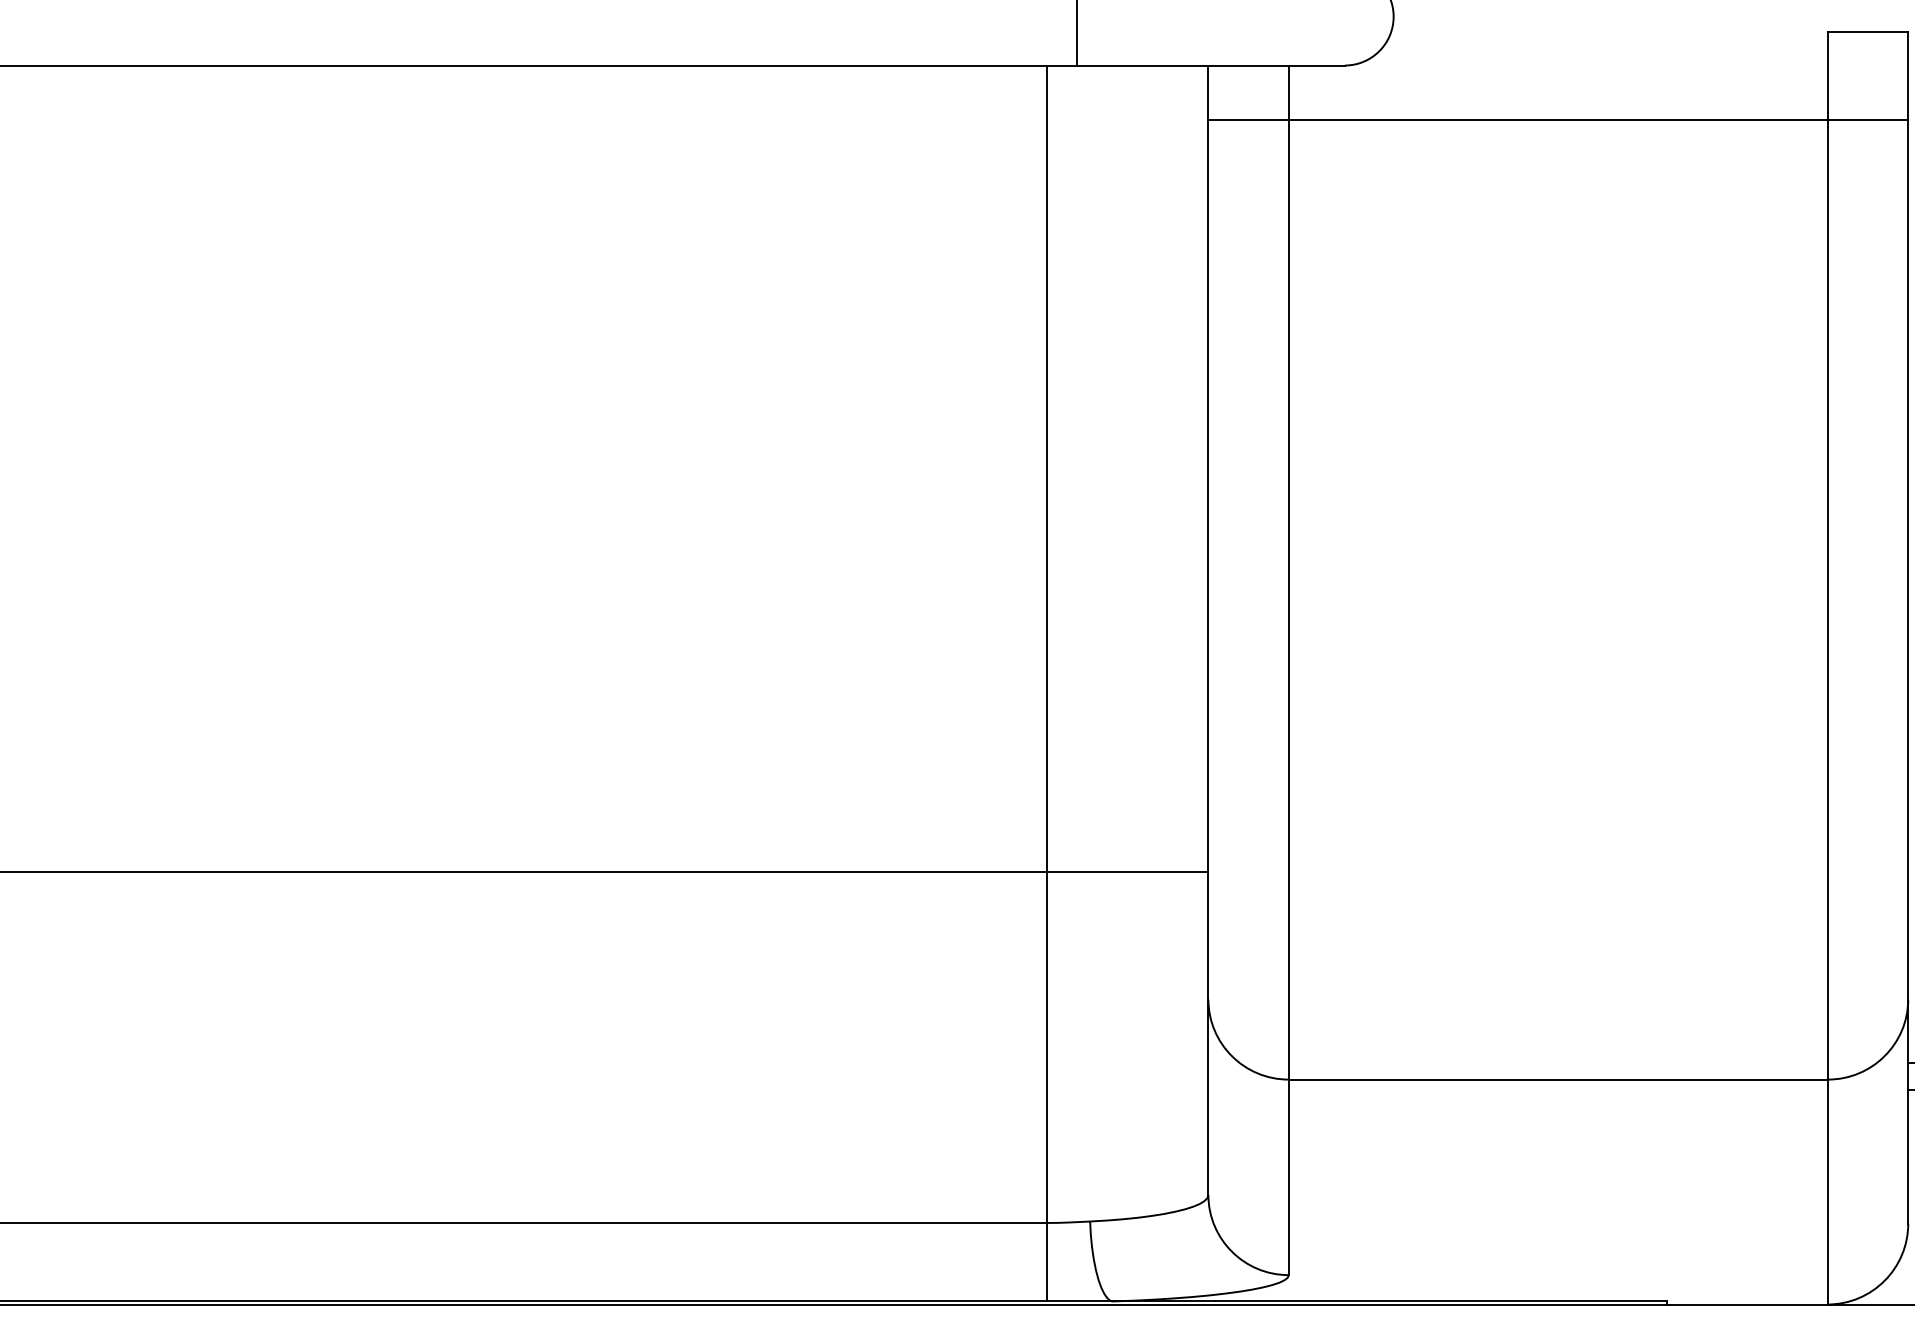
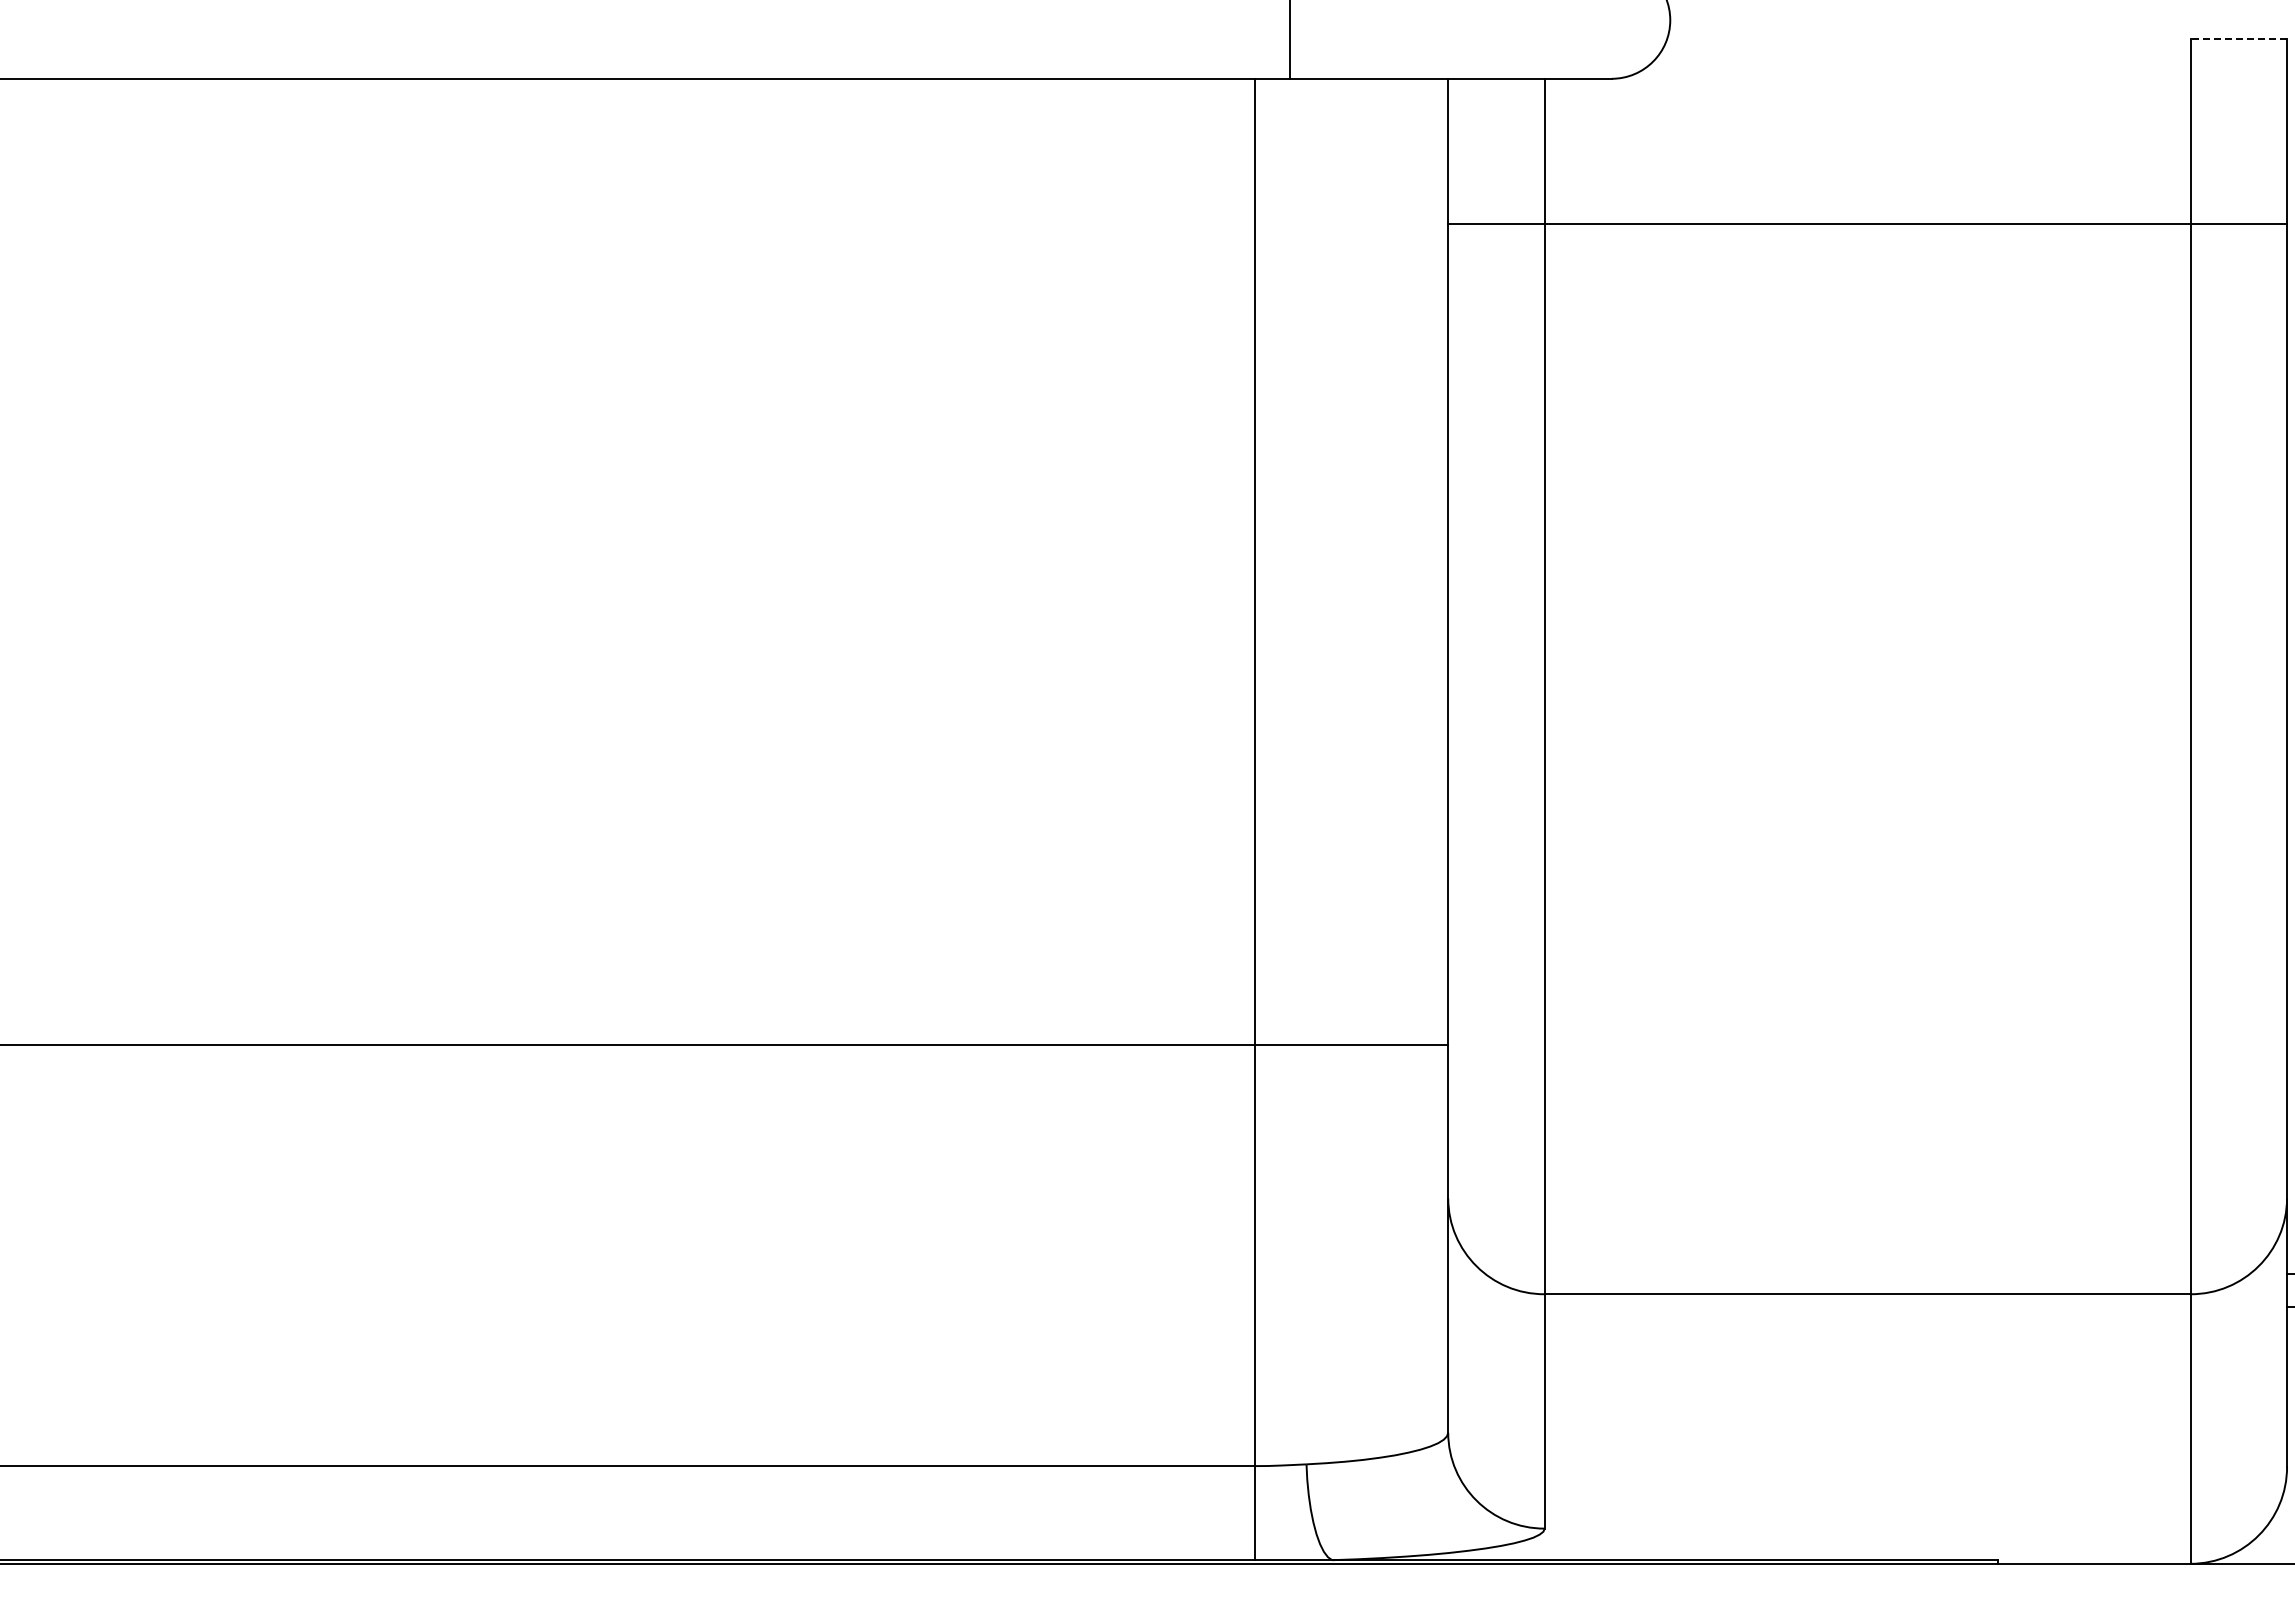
line: (1867, 32) -> (2238, 39), solid -> dashed
line: (1558, 119) -> (1867, 223), moved

